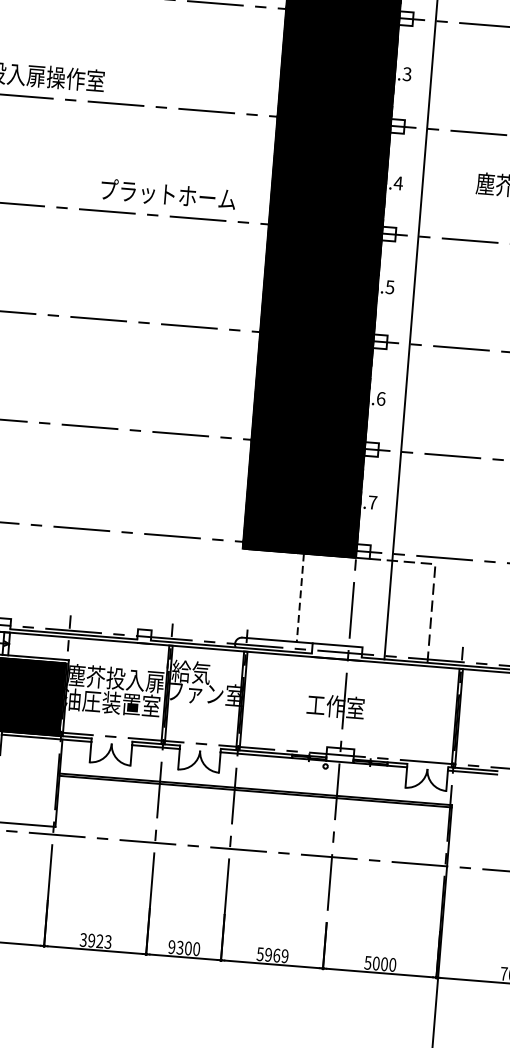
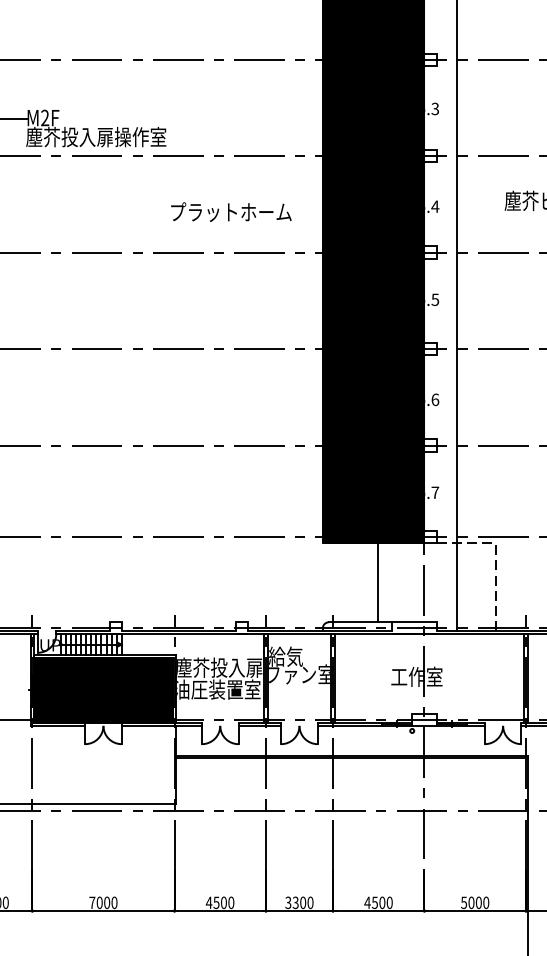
text: (168, 193) -> (231, 211), moved
line: (300, 597) -> (377, 582), dashed -> solid
text: (95, 940) -> (219, 902), 3923 -> 4500
text: (172, 946) -> (288, 902), 9300 -> 3300
text: (272, 954) -> (378, 902), 5969 -> 4500

